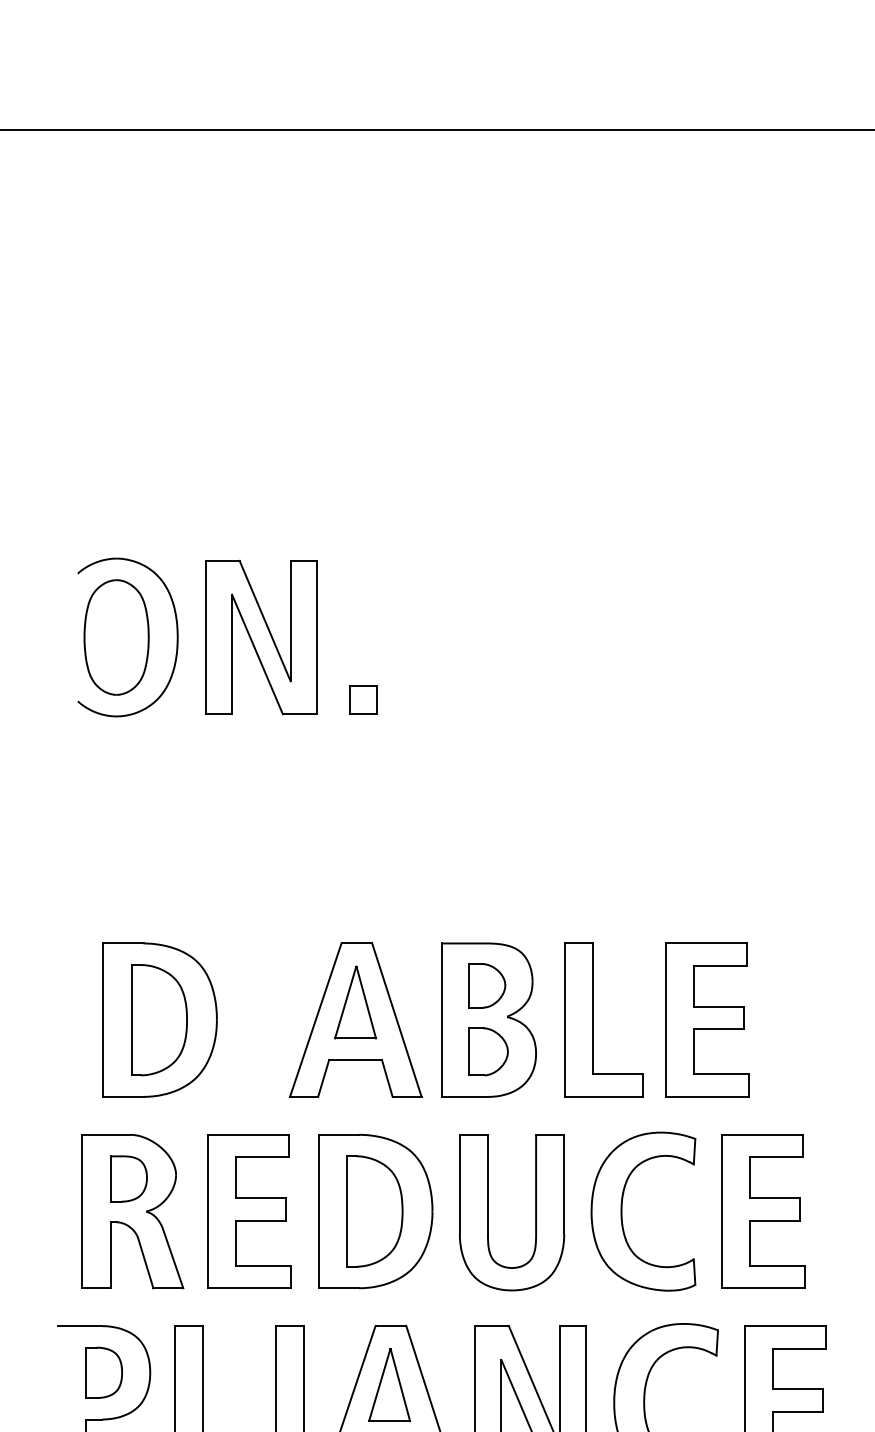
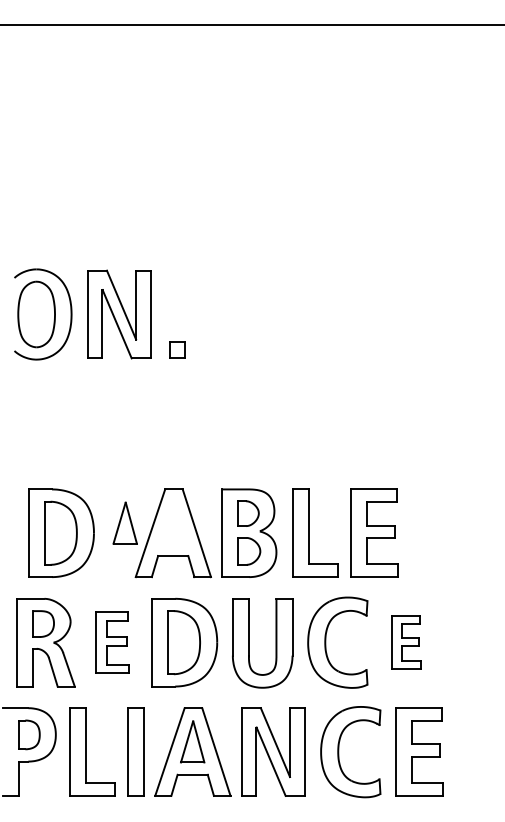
part: (354, 1001) -> (124, 522), moved
part: (249, 1211) -> (112, 642), size x0.7
part: (763, 1211) -> (406, 642), size x0.6

